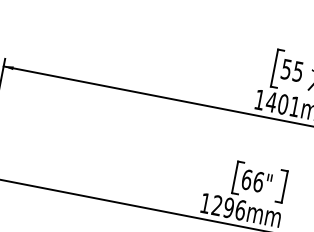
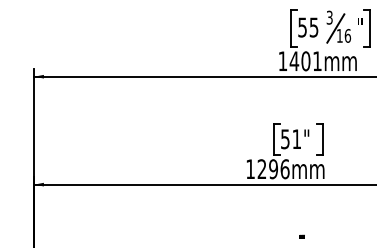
text: (253, 181) -> (291, 139), 66" -> 51"

